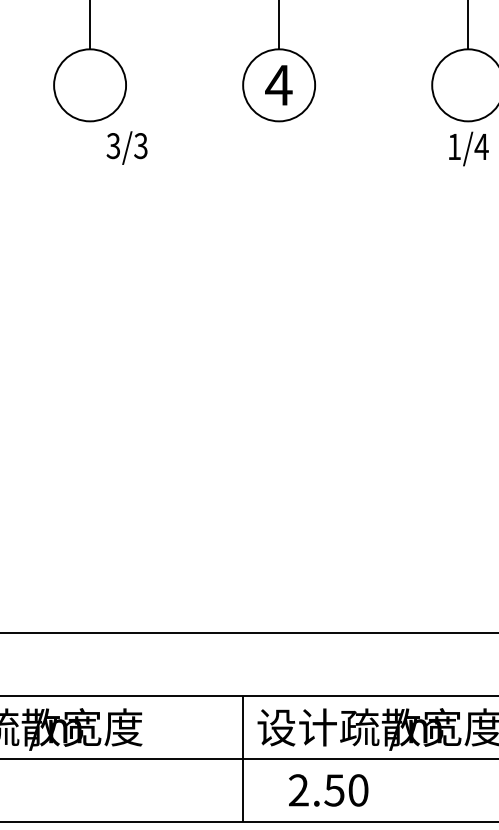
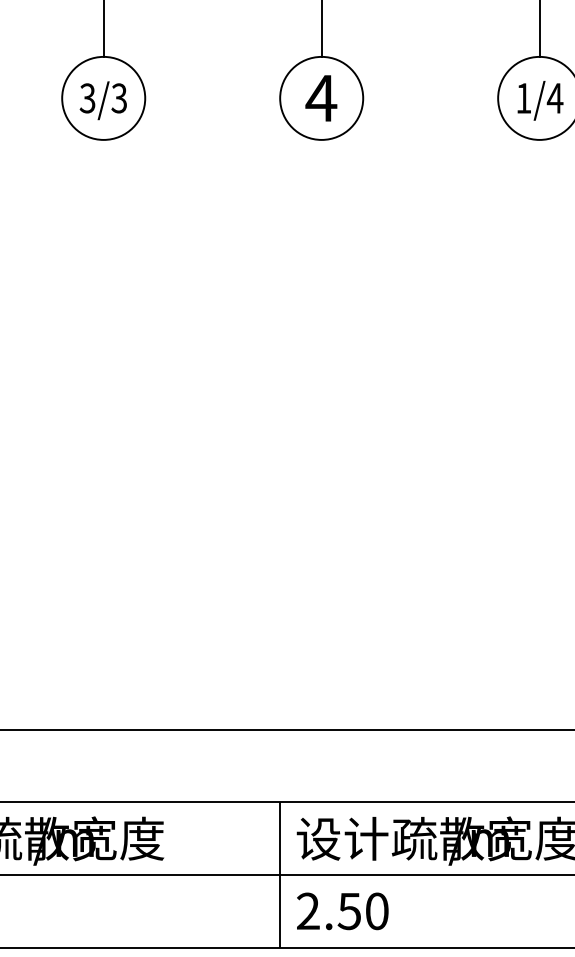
text: (126, 147) -> (102, 100), moved
text: (468, 148) -> (540, 100), moved
text: (328, 790) -> (342, 911), moved

